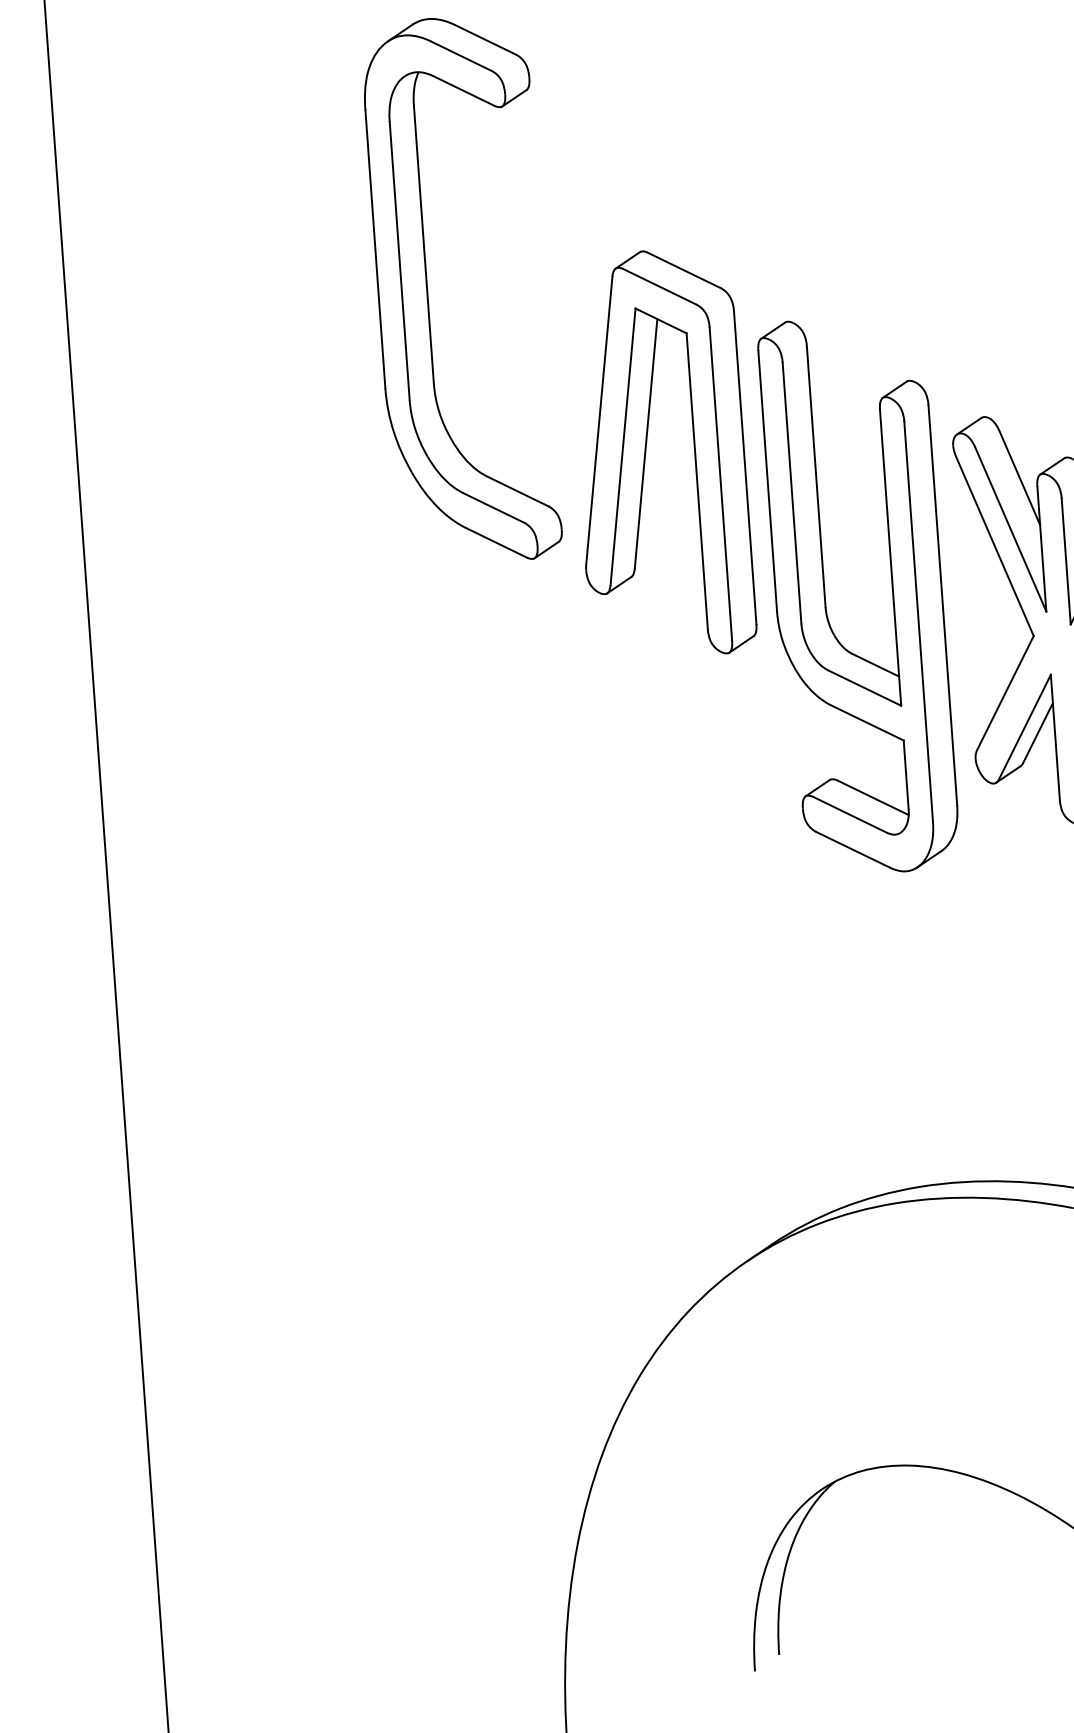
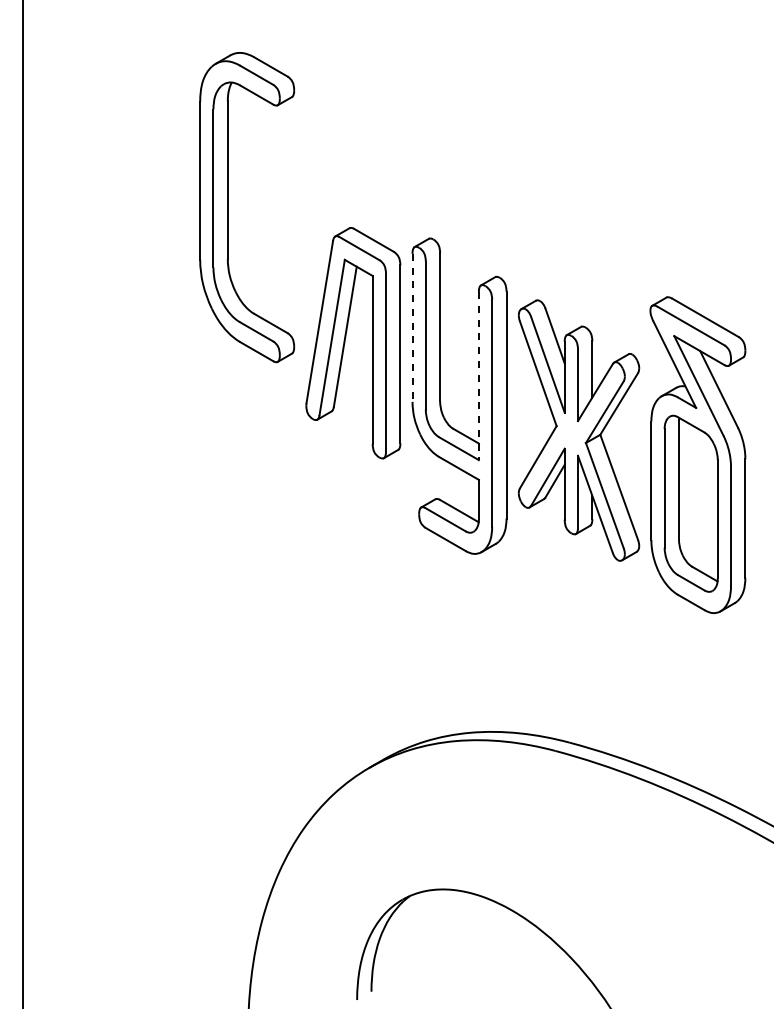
part: (647, 455) -> (345, 343), moved
line: (767, 482) -> (412, 328), solid -> dashed
line: (889, 558) -> (478, 376), solid -> dashed

